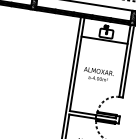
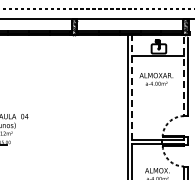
line: (124, 61) -> (183, 76), solid -> dashed
line: (77, 64) -> (132, 87), solid -> dashed
text: (98, 74) -> (156, 79), moved

